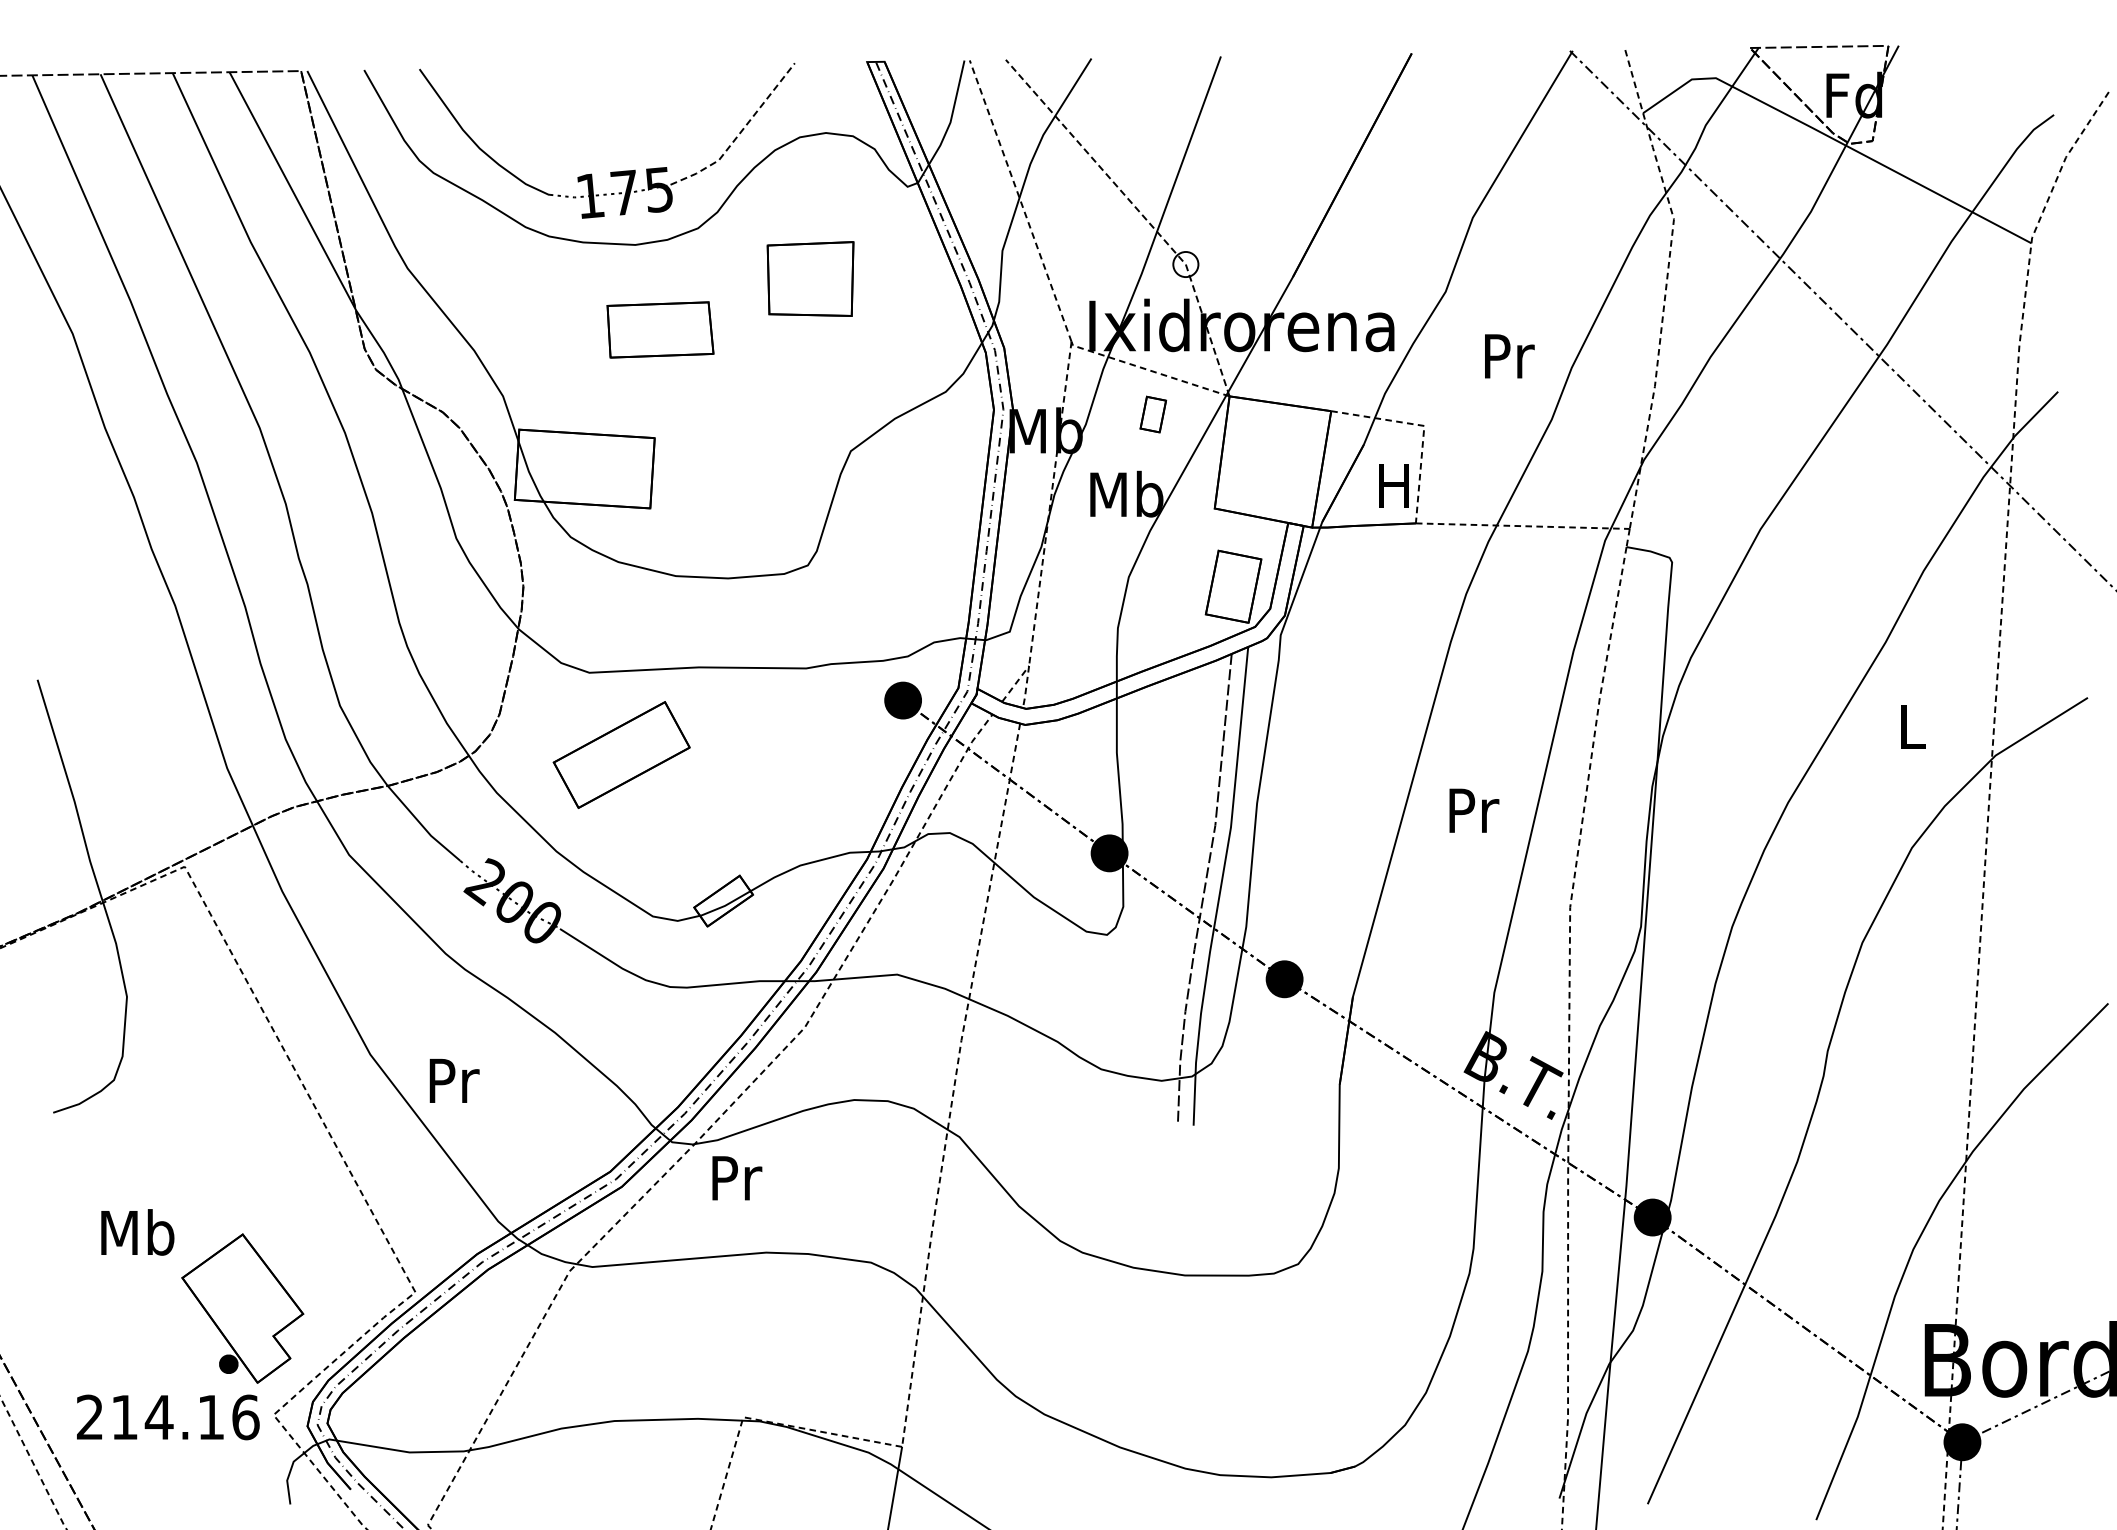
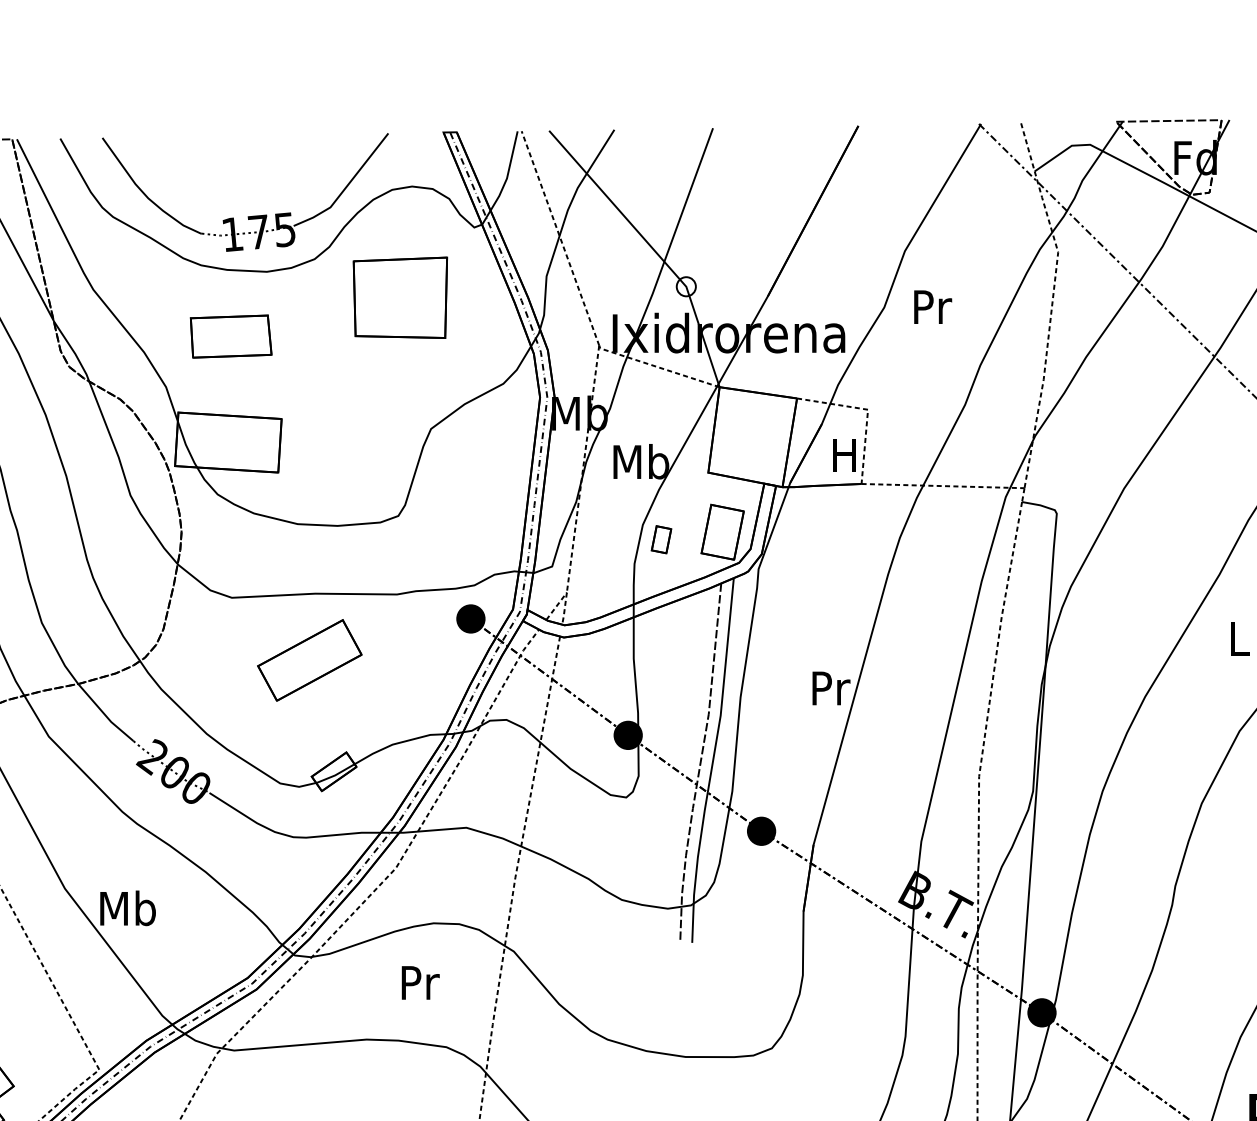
line: (739, 133) -> (346, 186), dashed -> solid
line: (1141, 214) -> (652, 248), dashed -> solid
part: (810, 278) -> (400, 297), size x1.43
part: (660, 329) -> (231, 336), moved
text: (1509, 356) -> (932, 307), moved
part: (1153, 414) -> (661, 539), moved
part: (621, 754) -> (309, 660), moved
text: (1474, 810) -> (831, 688), moved
text: (452, 1080) -> (127, 908), Pr -> Mb
text: (737, 1178) -> (420, 983), moved

